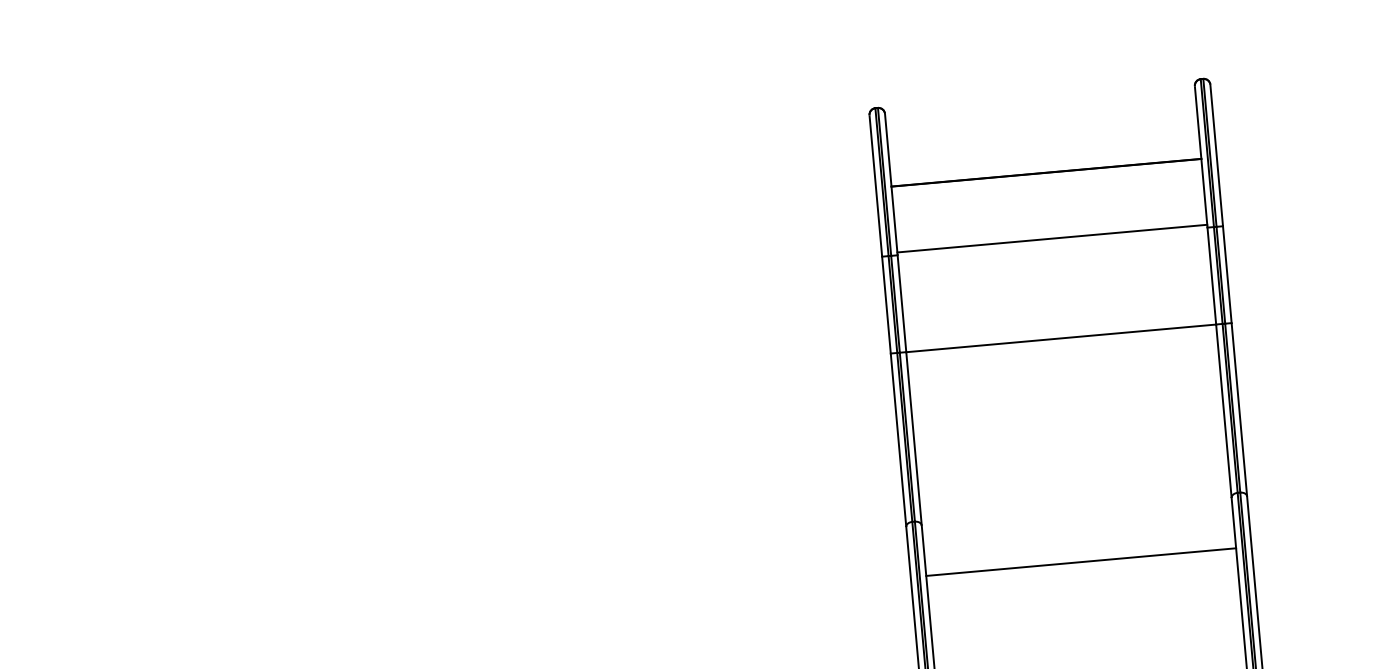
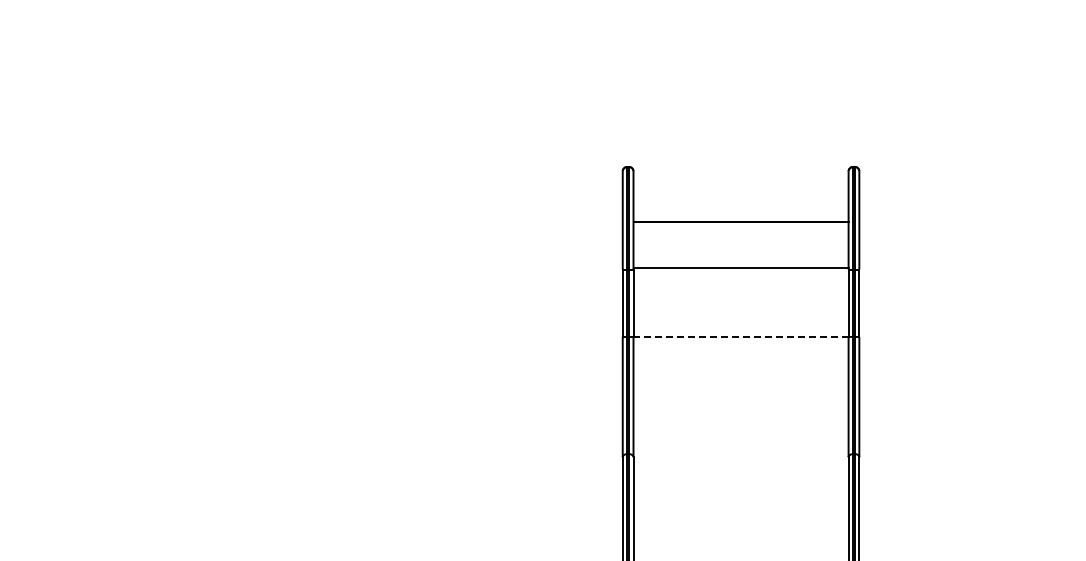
line: (1061, 337) -> (741, 336), solid -> dashed
line: (1080, 562) -> (740, 492), removed

